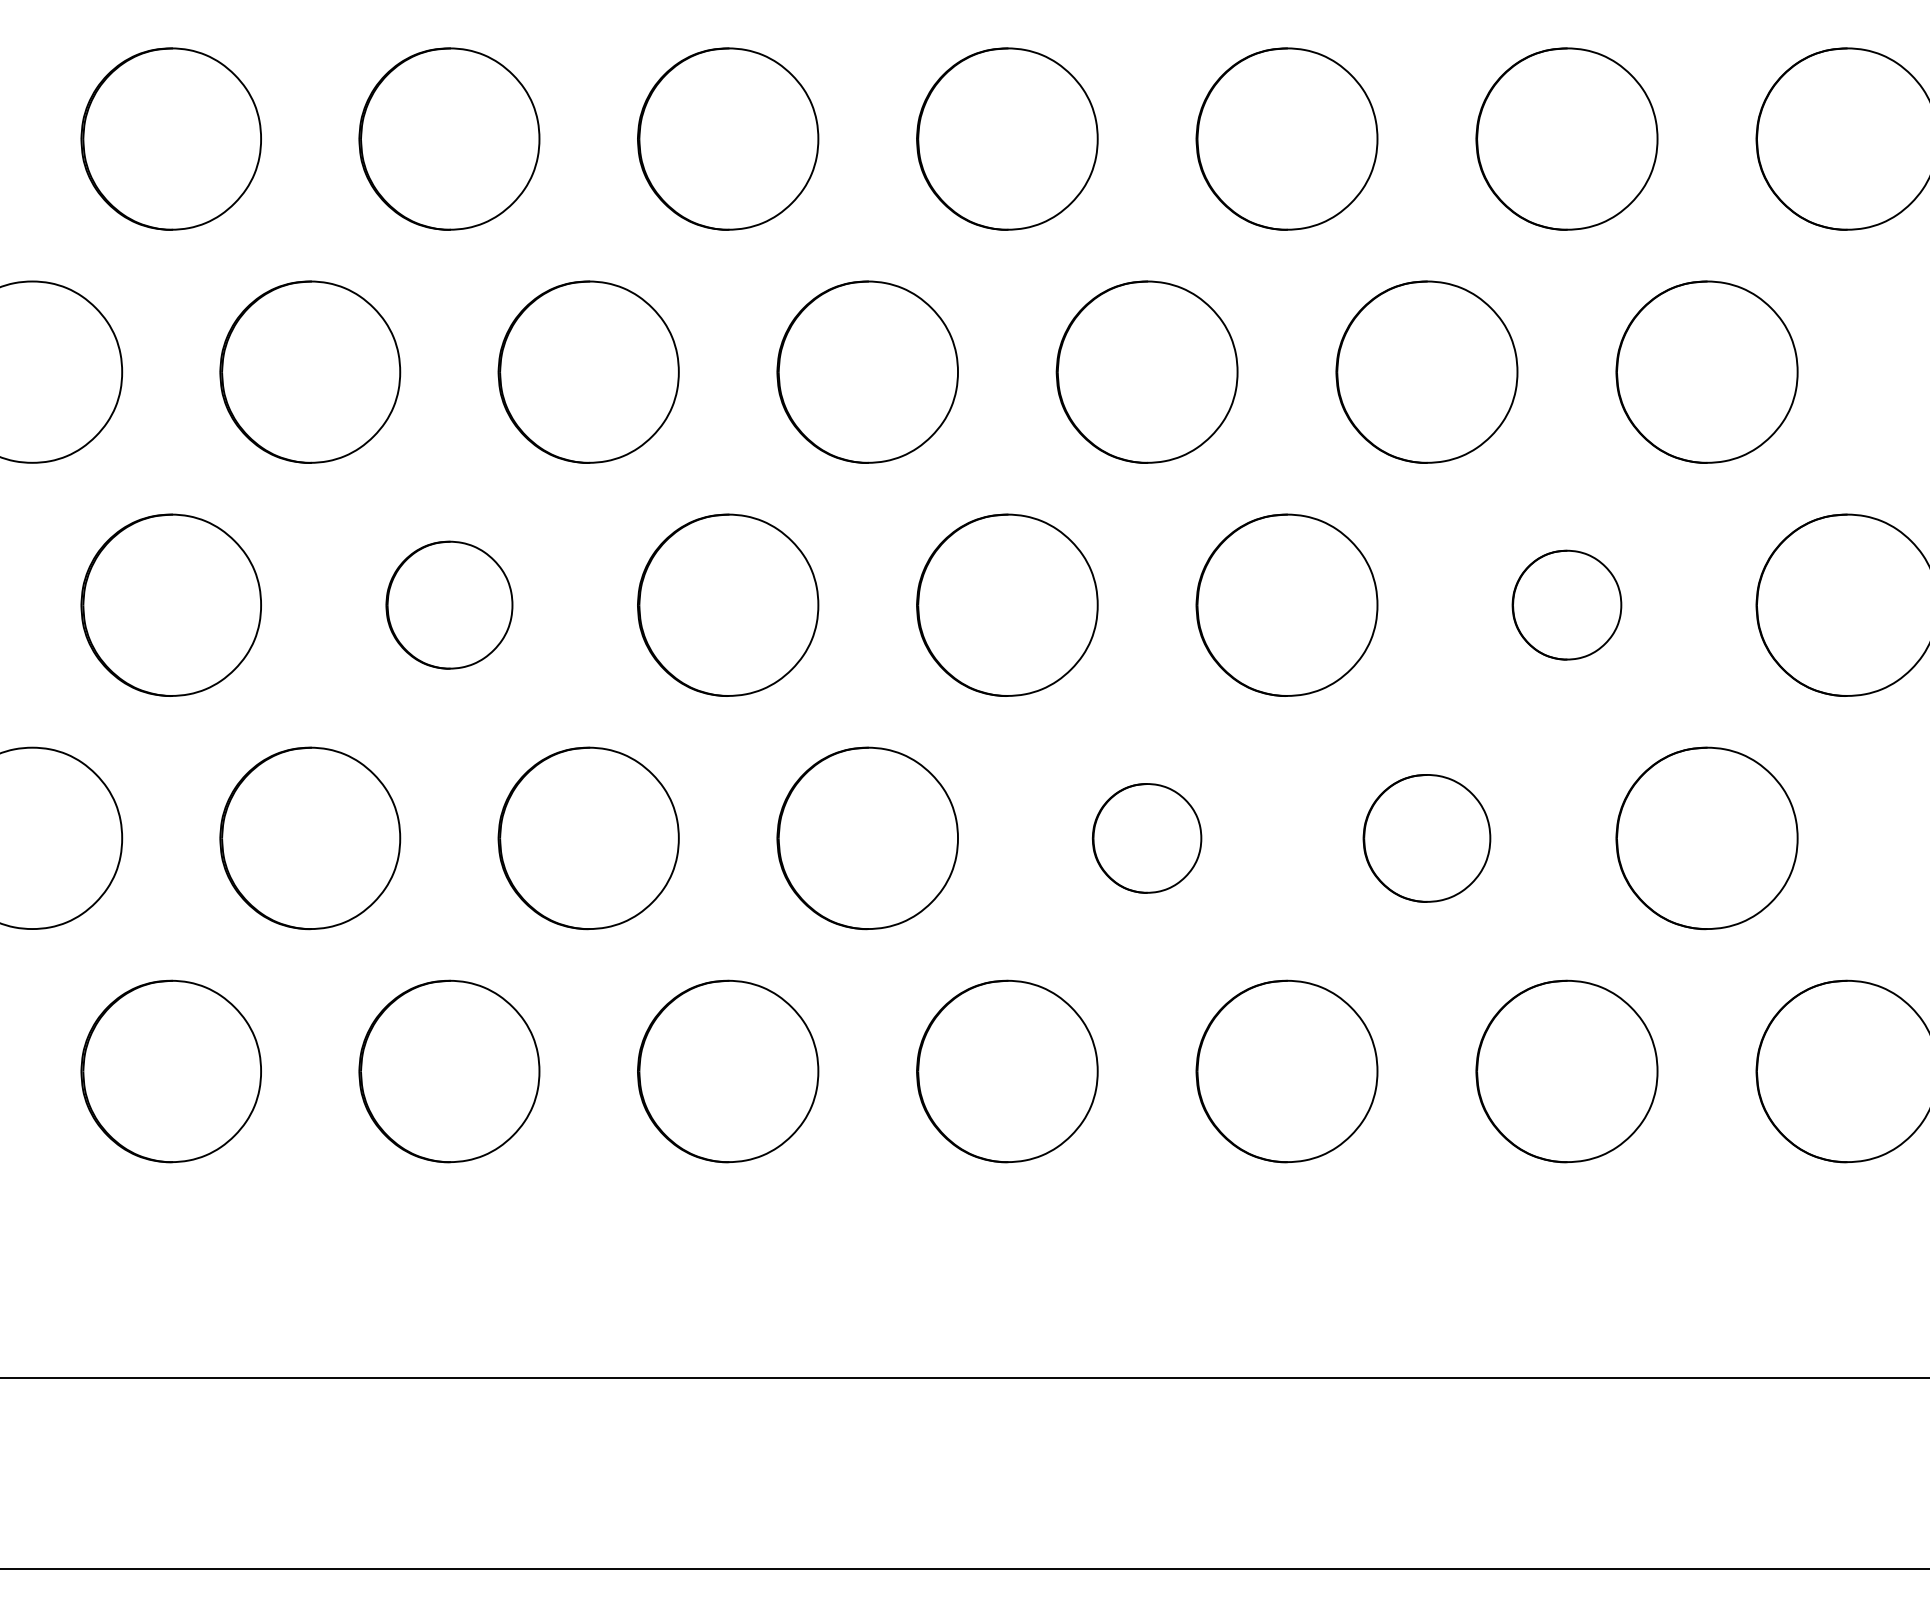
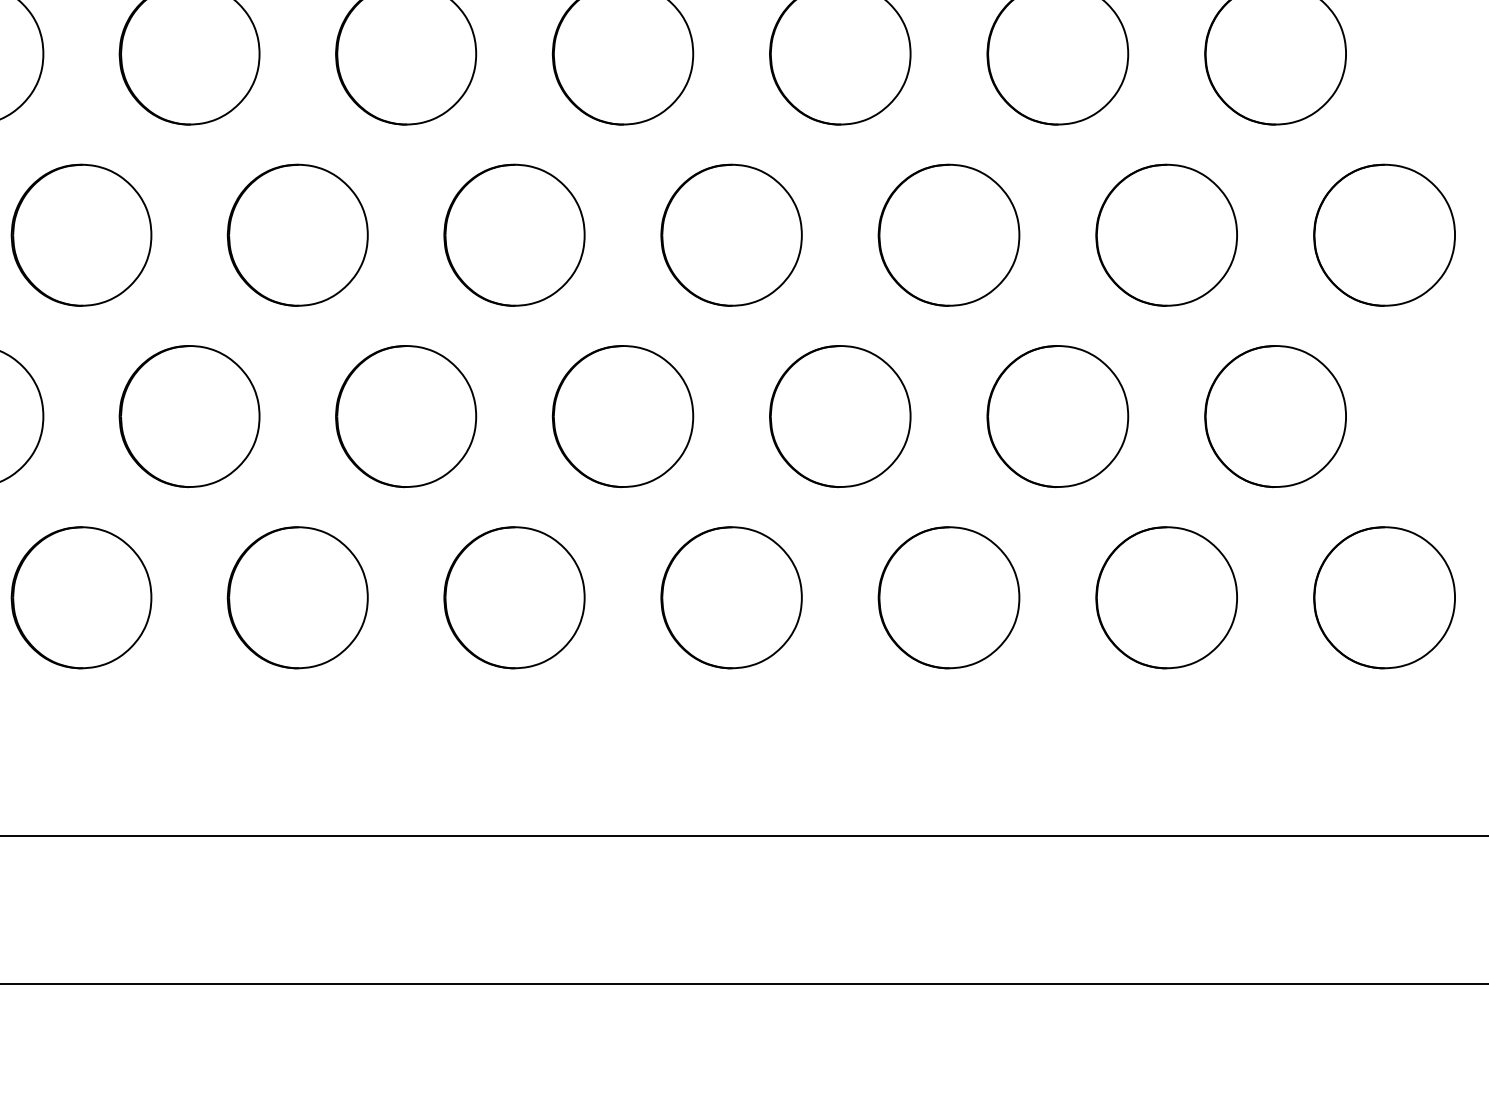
part: (449, 604) -> (297, 234), size x1.43
part: (1566, 604) -> (1166, 234), size x1.67
part: (1146, 838) -> (839, 416), size x1.67
part: (1426, 838) -> (1057, 416), size x1.43

